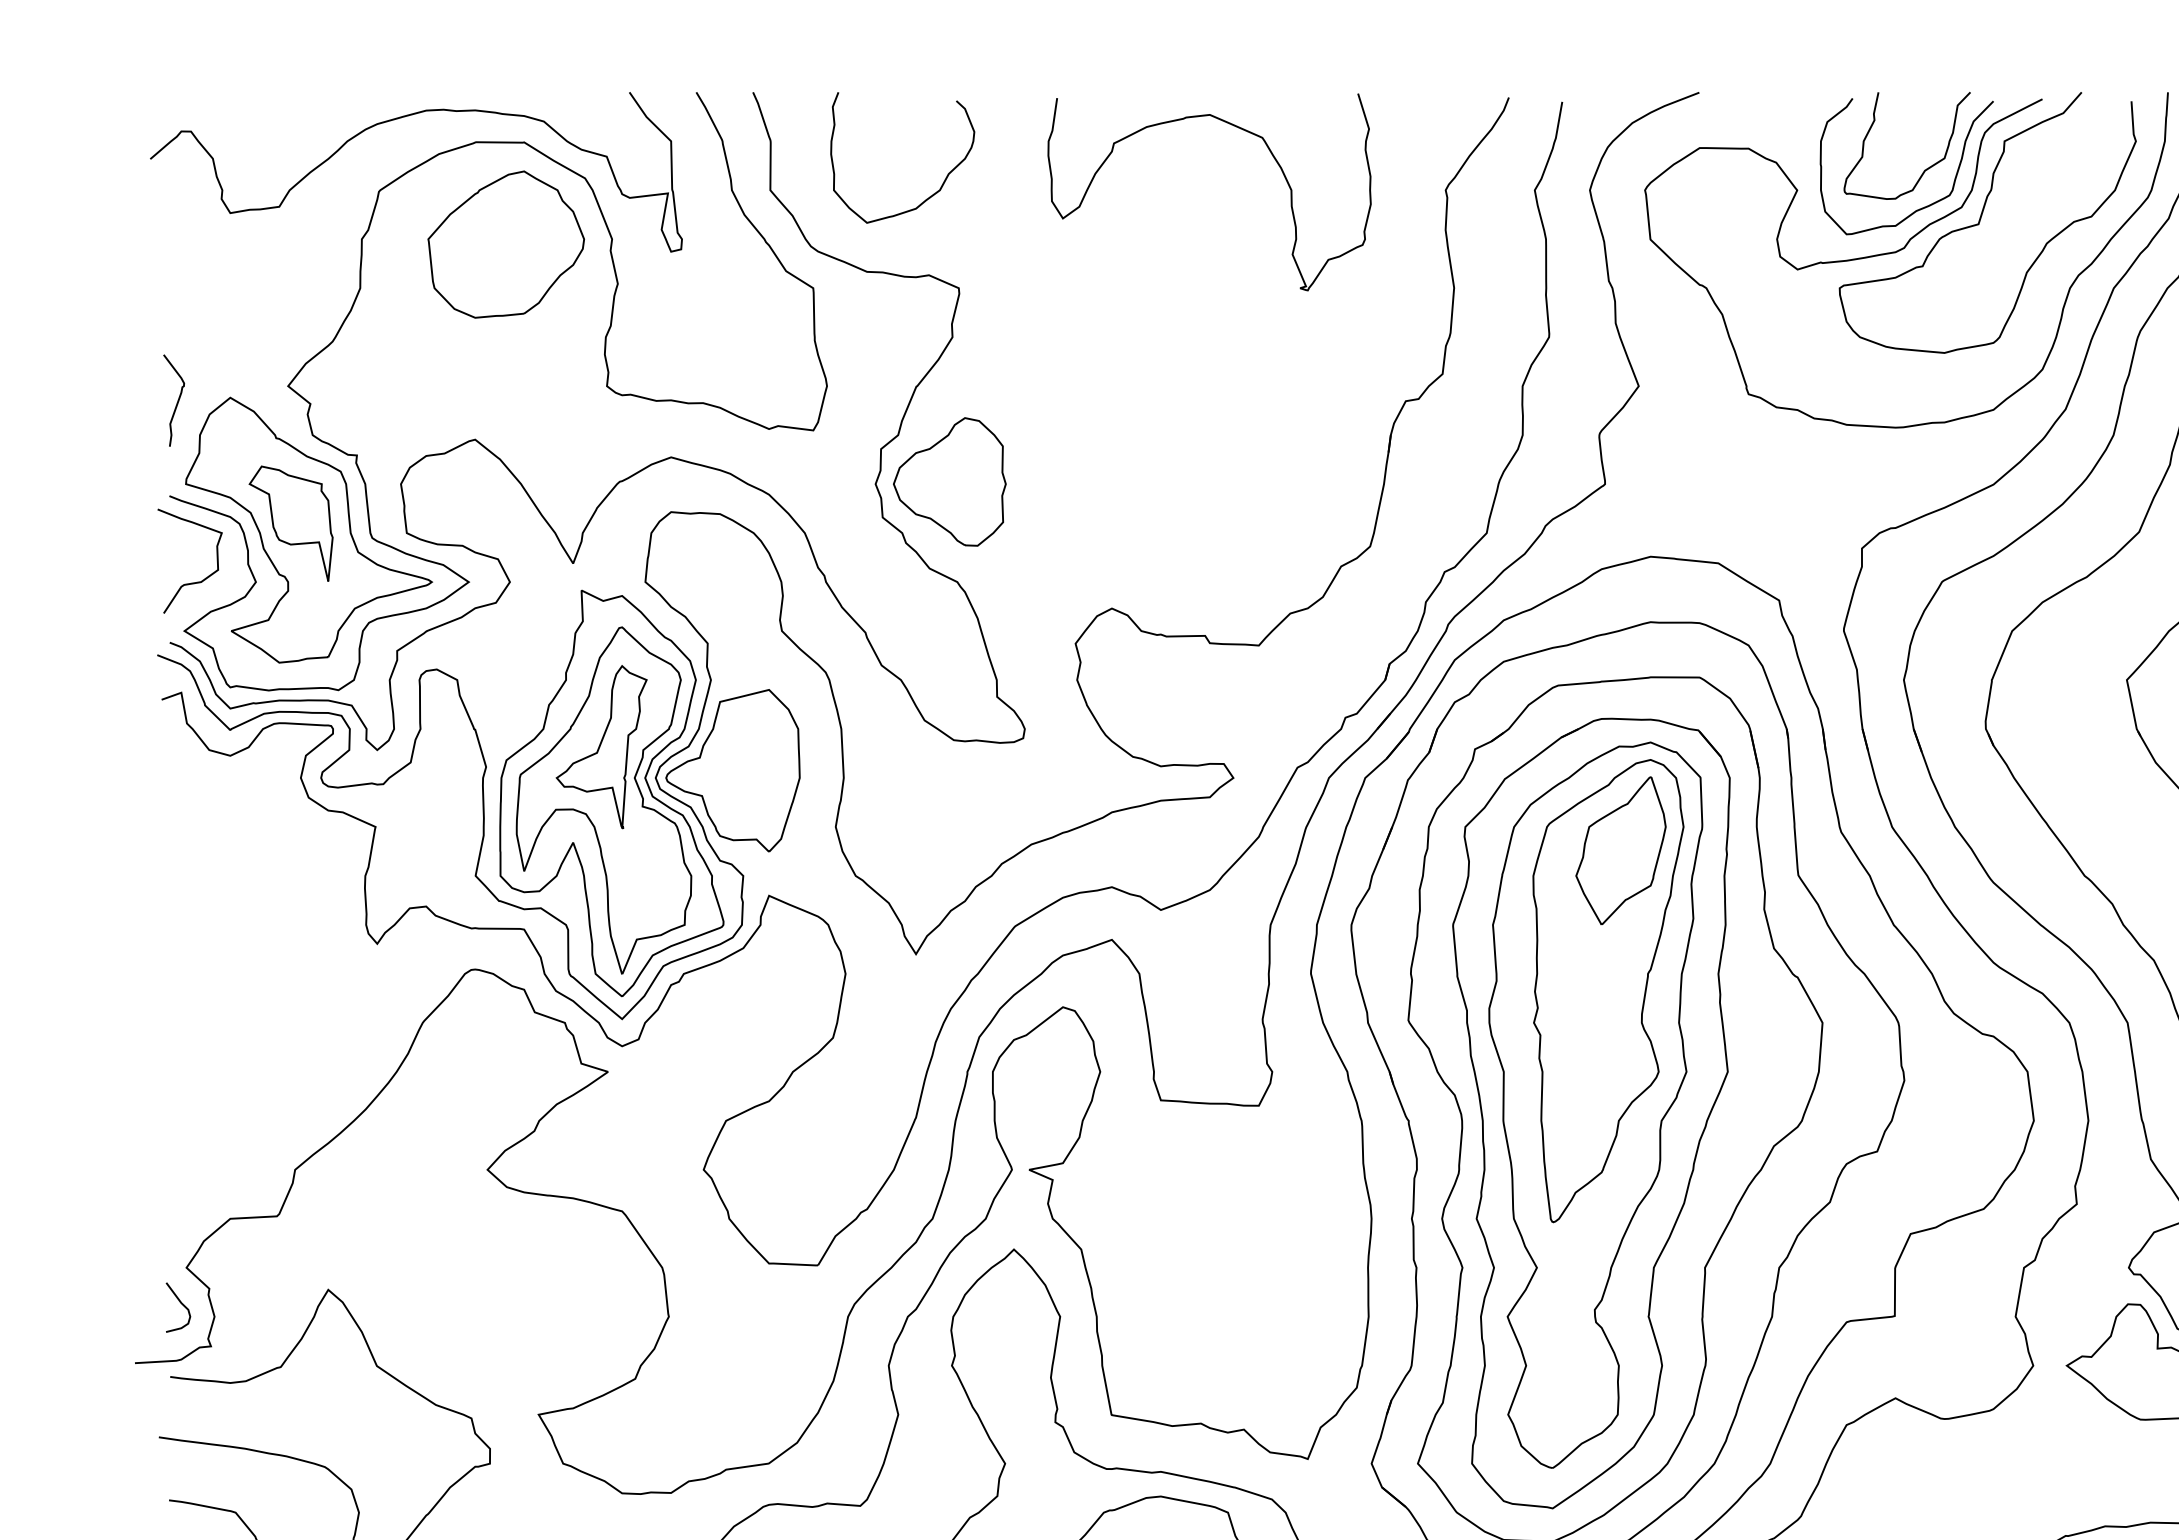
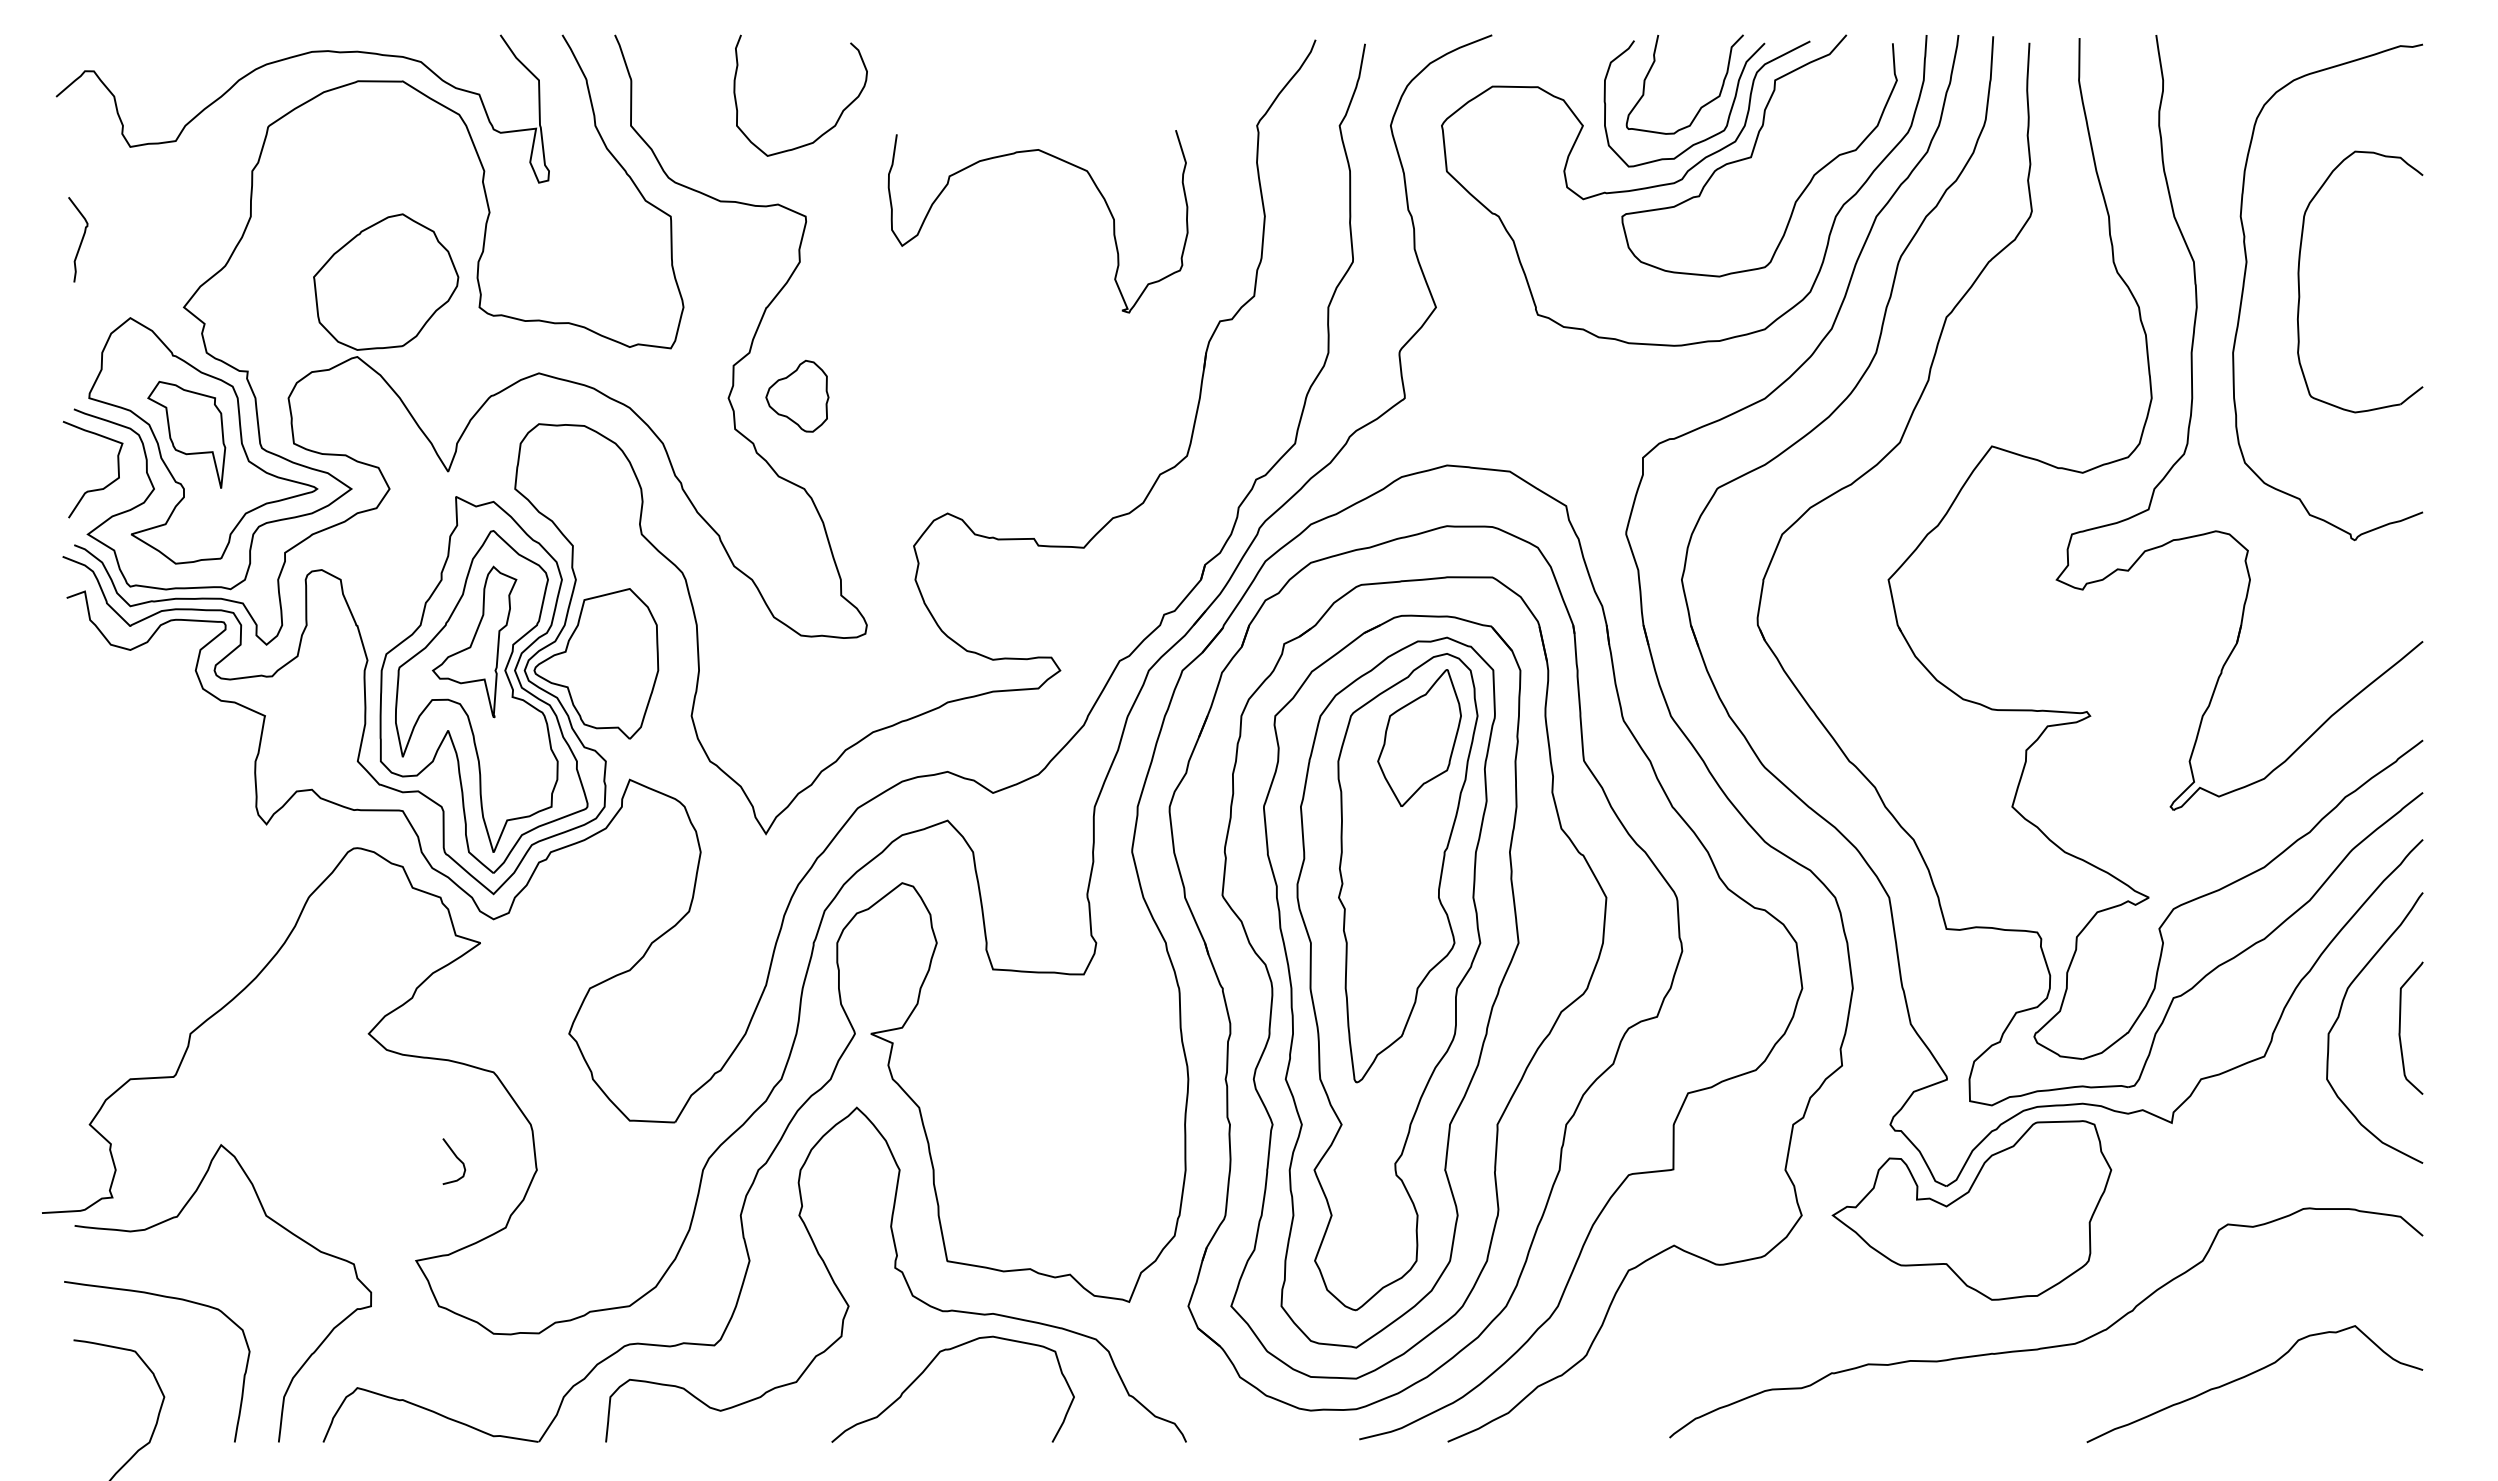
curve: (1237, 128) -> (1064, 162), moved
curve: (930, 195) -> (826, 130), moved
part: (506, 243) -> (386, 281), moved
curve: (176, 402) -> (80, 241), moved
part: (949, 482) -> (797, 396), size x0.6
curve: (180, 1304) -> (456, 1158), moved

